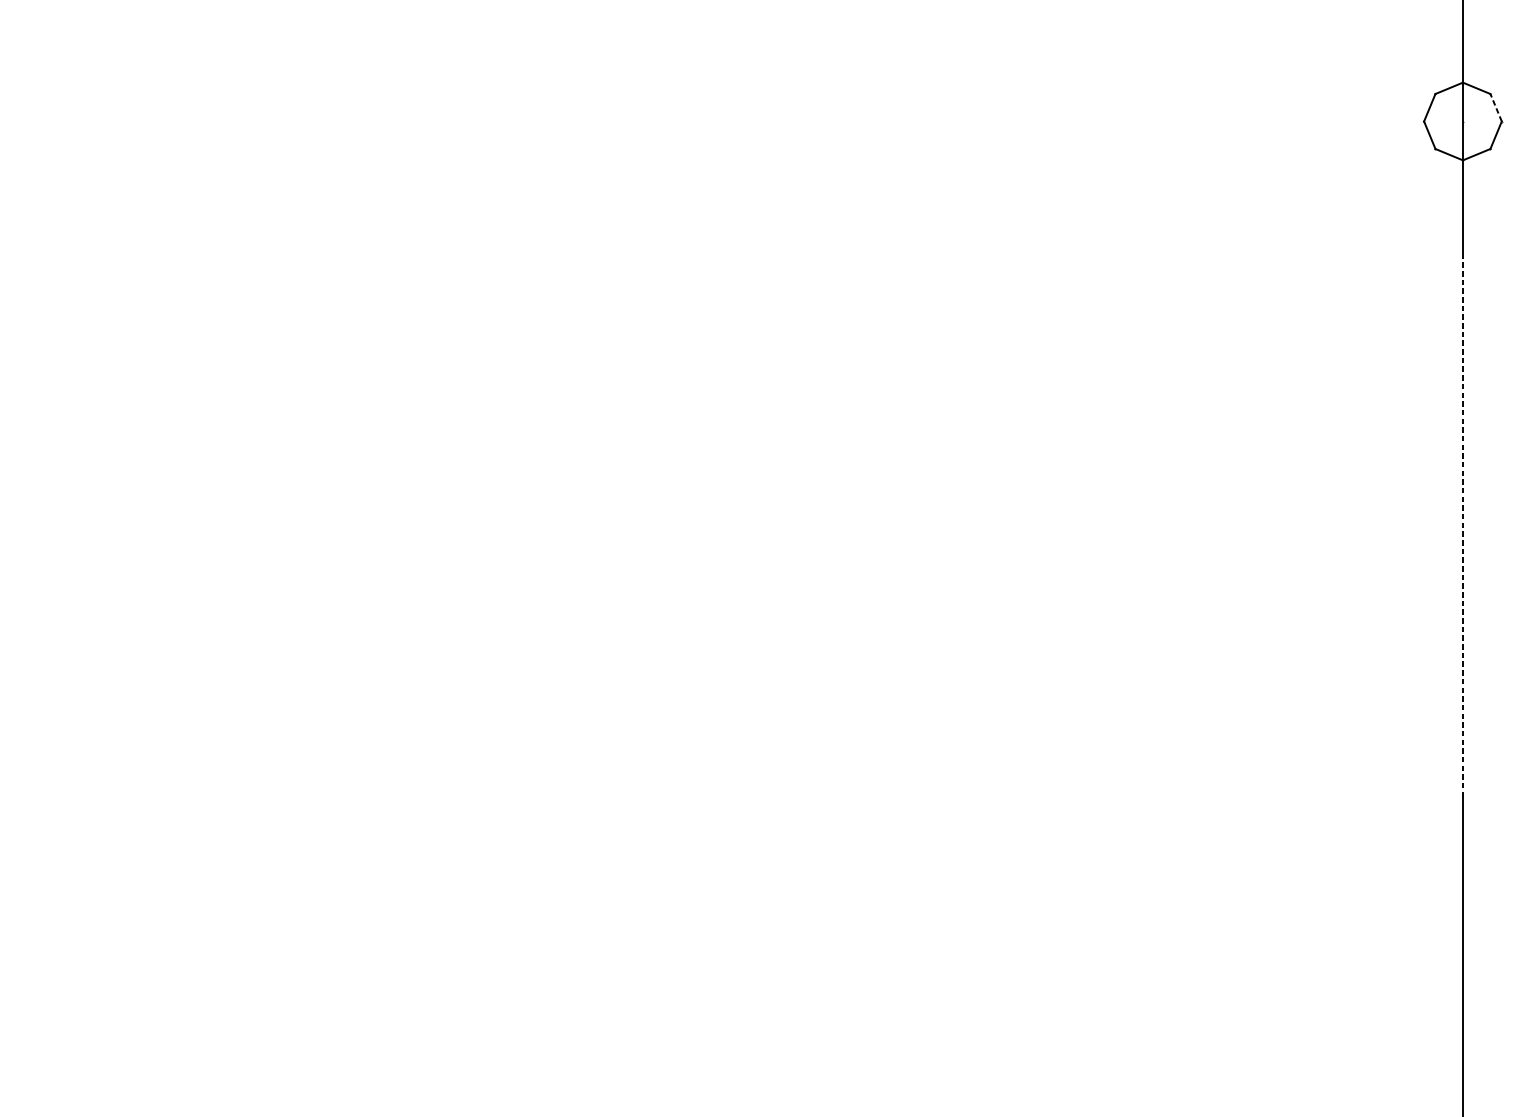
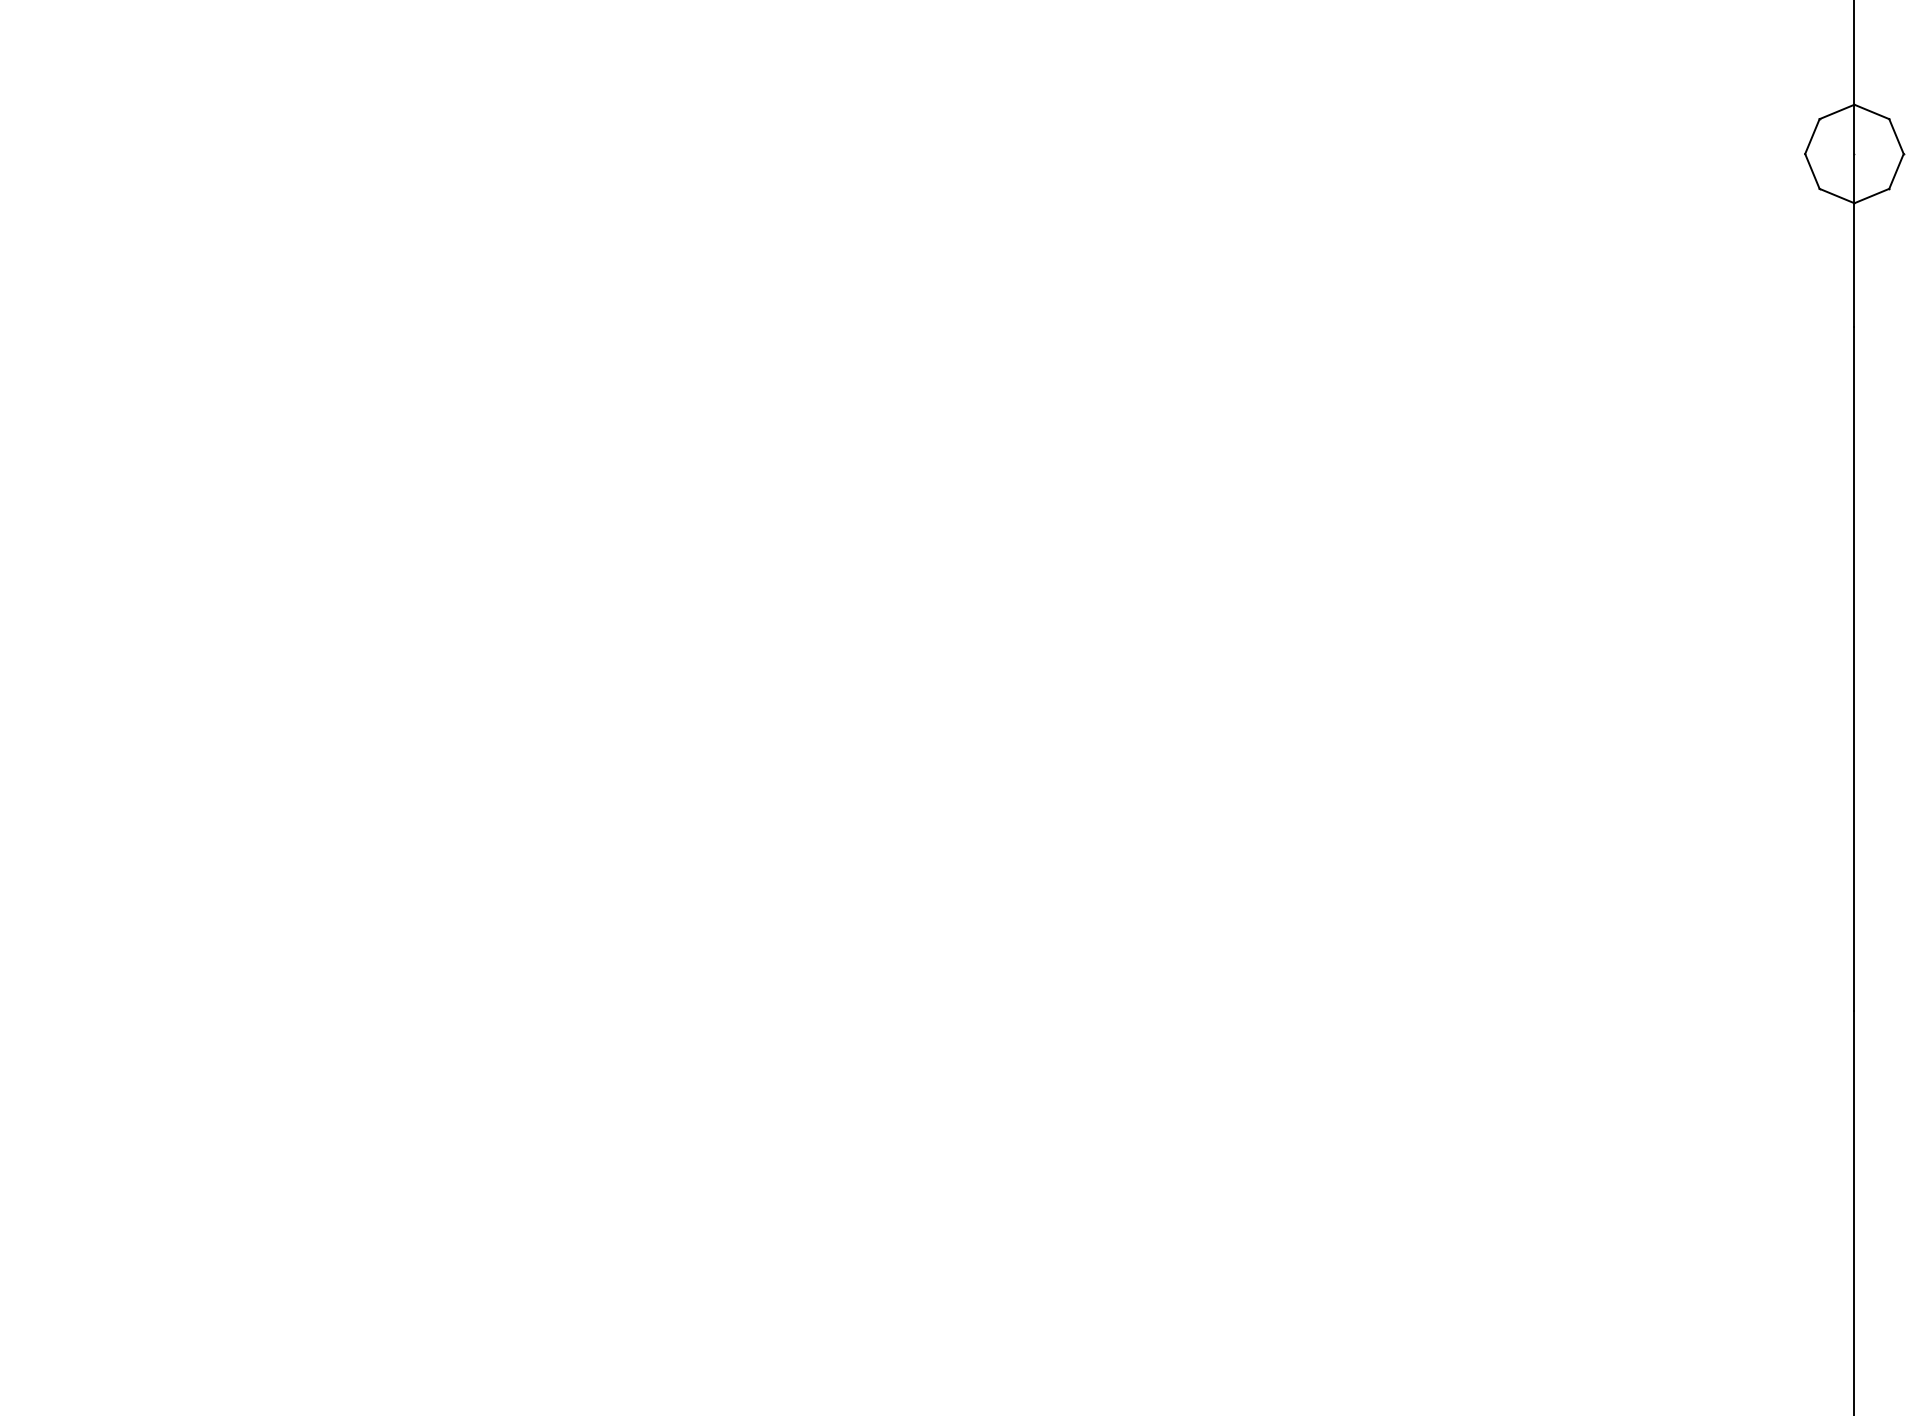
line: (1496, 107) -> (1896, 136), dashed -> solid
line: (1463, 527) -> (1854, 668), dashed -> solid

